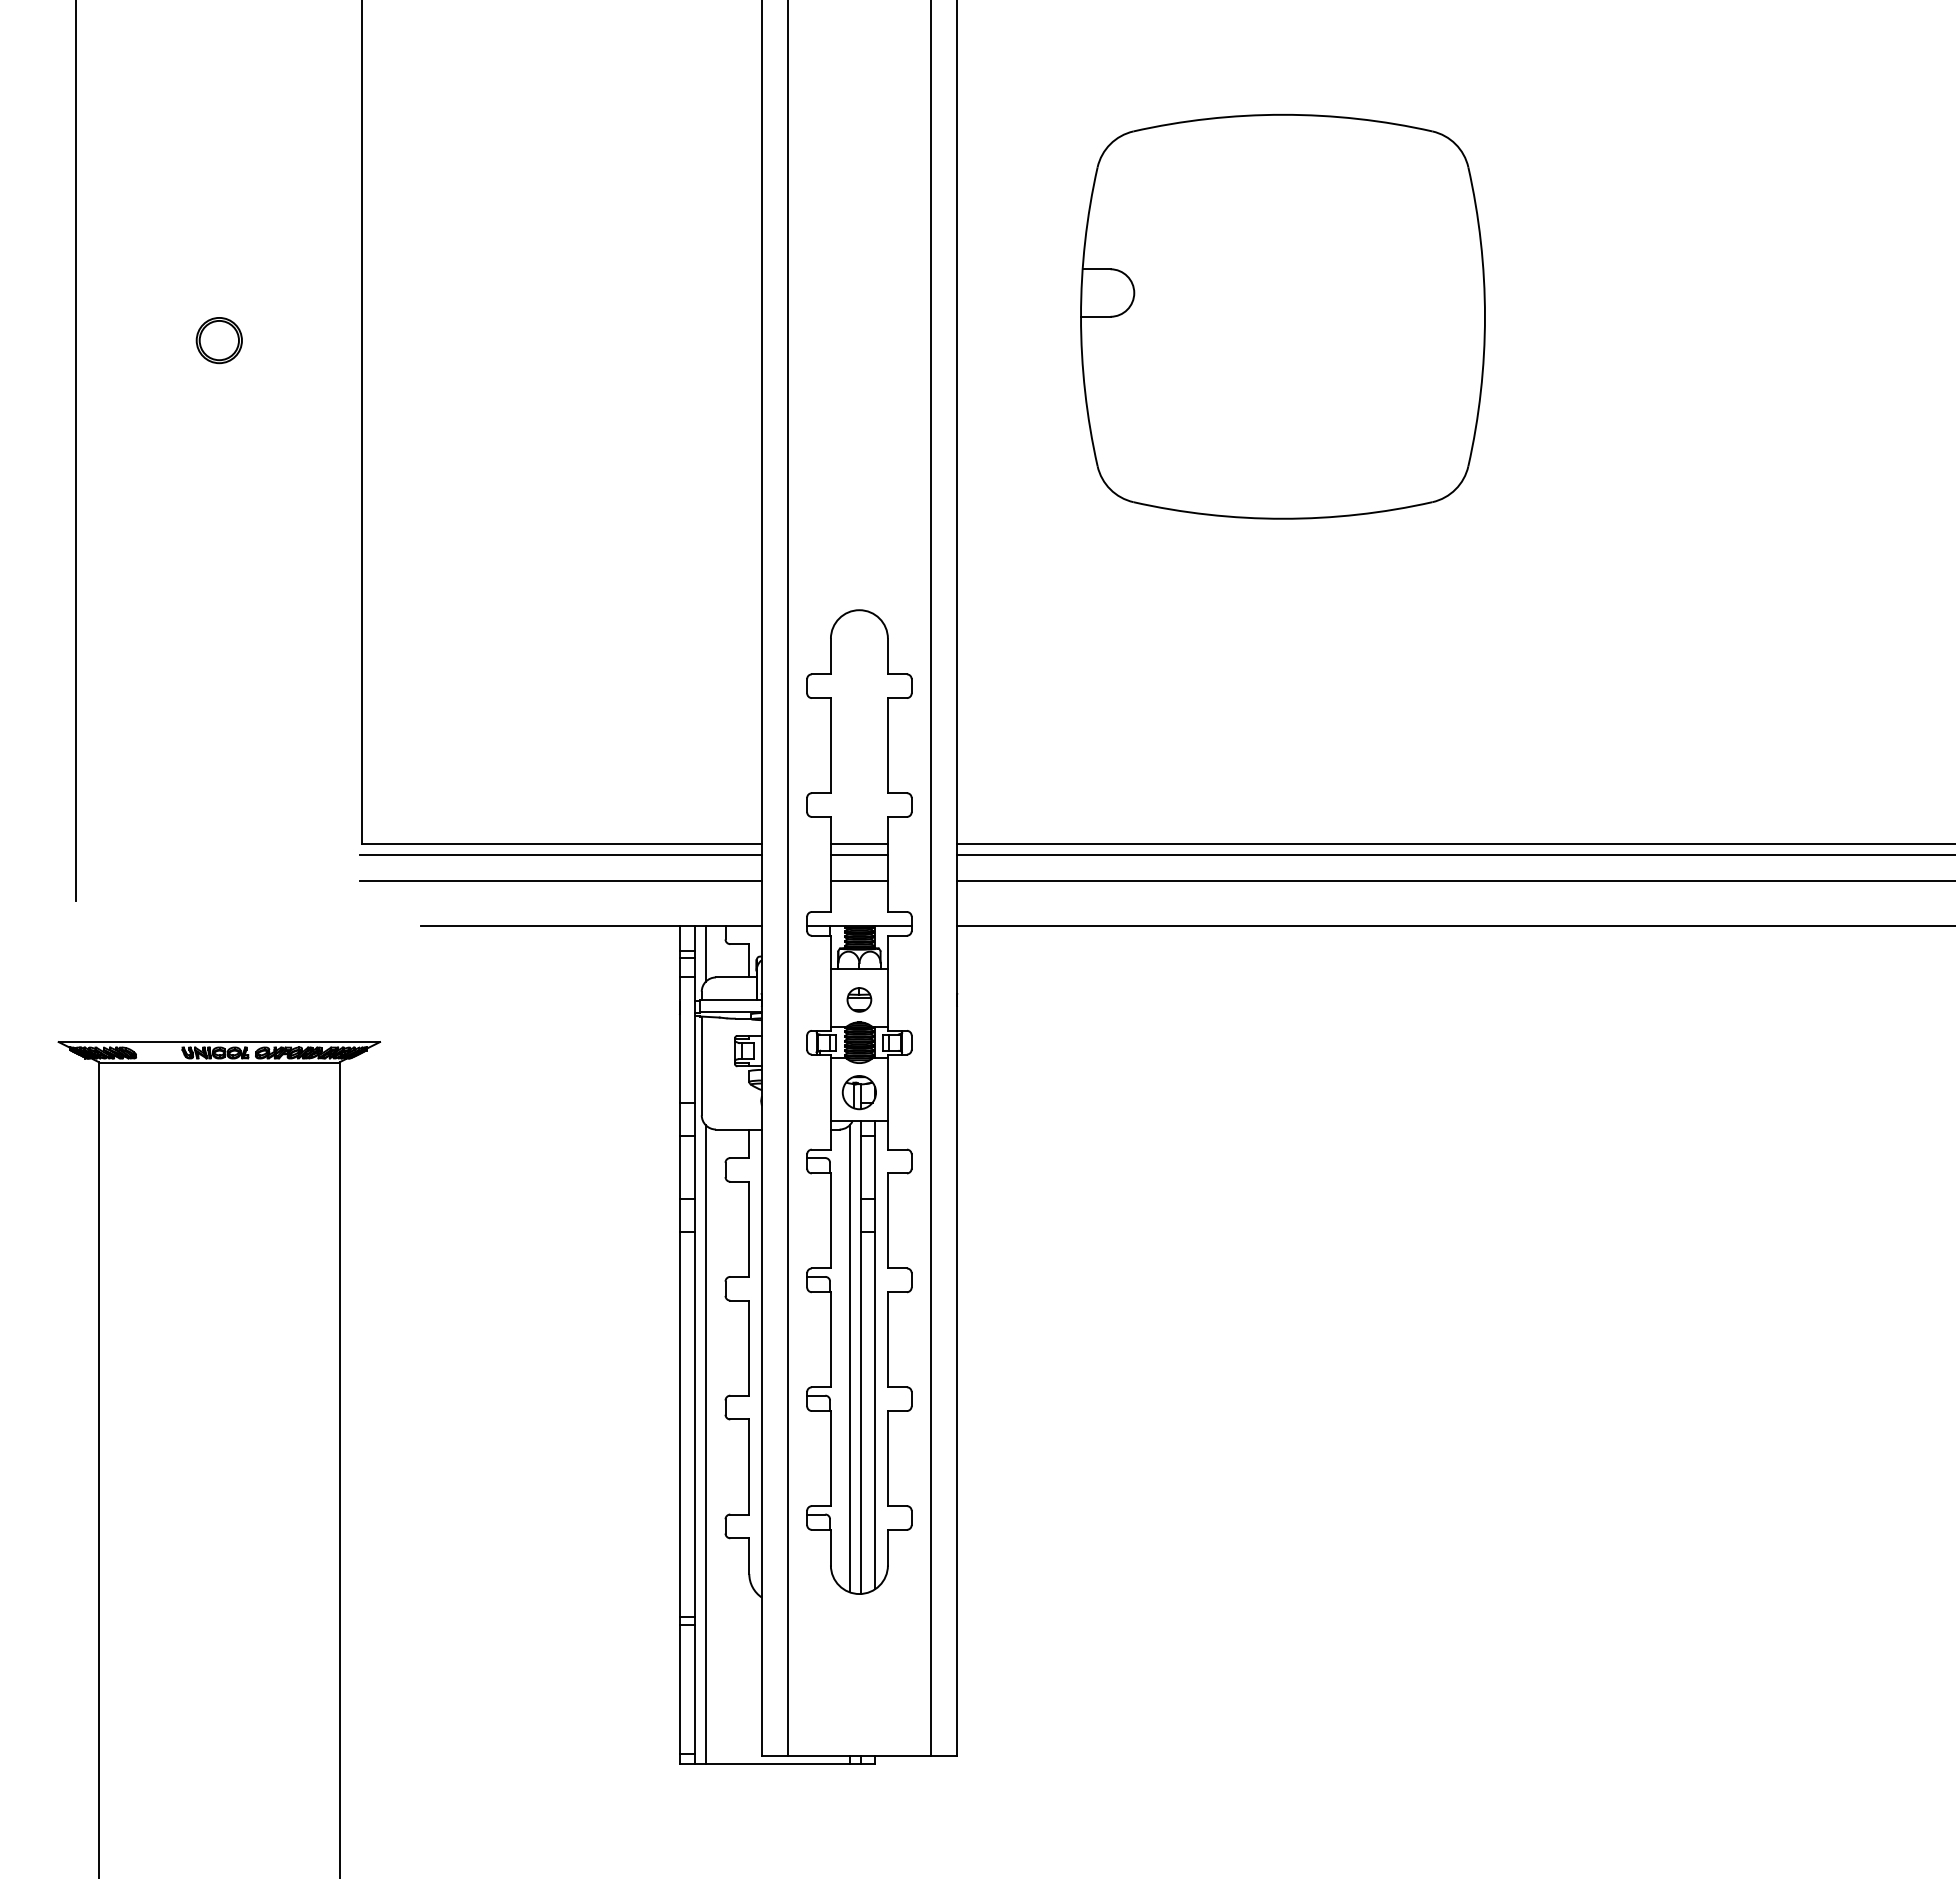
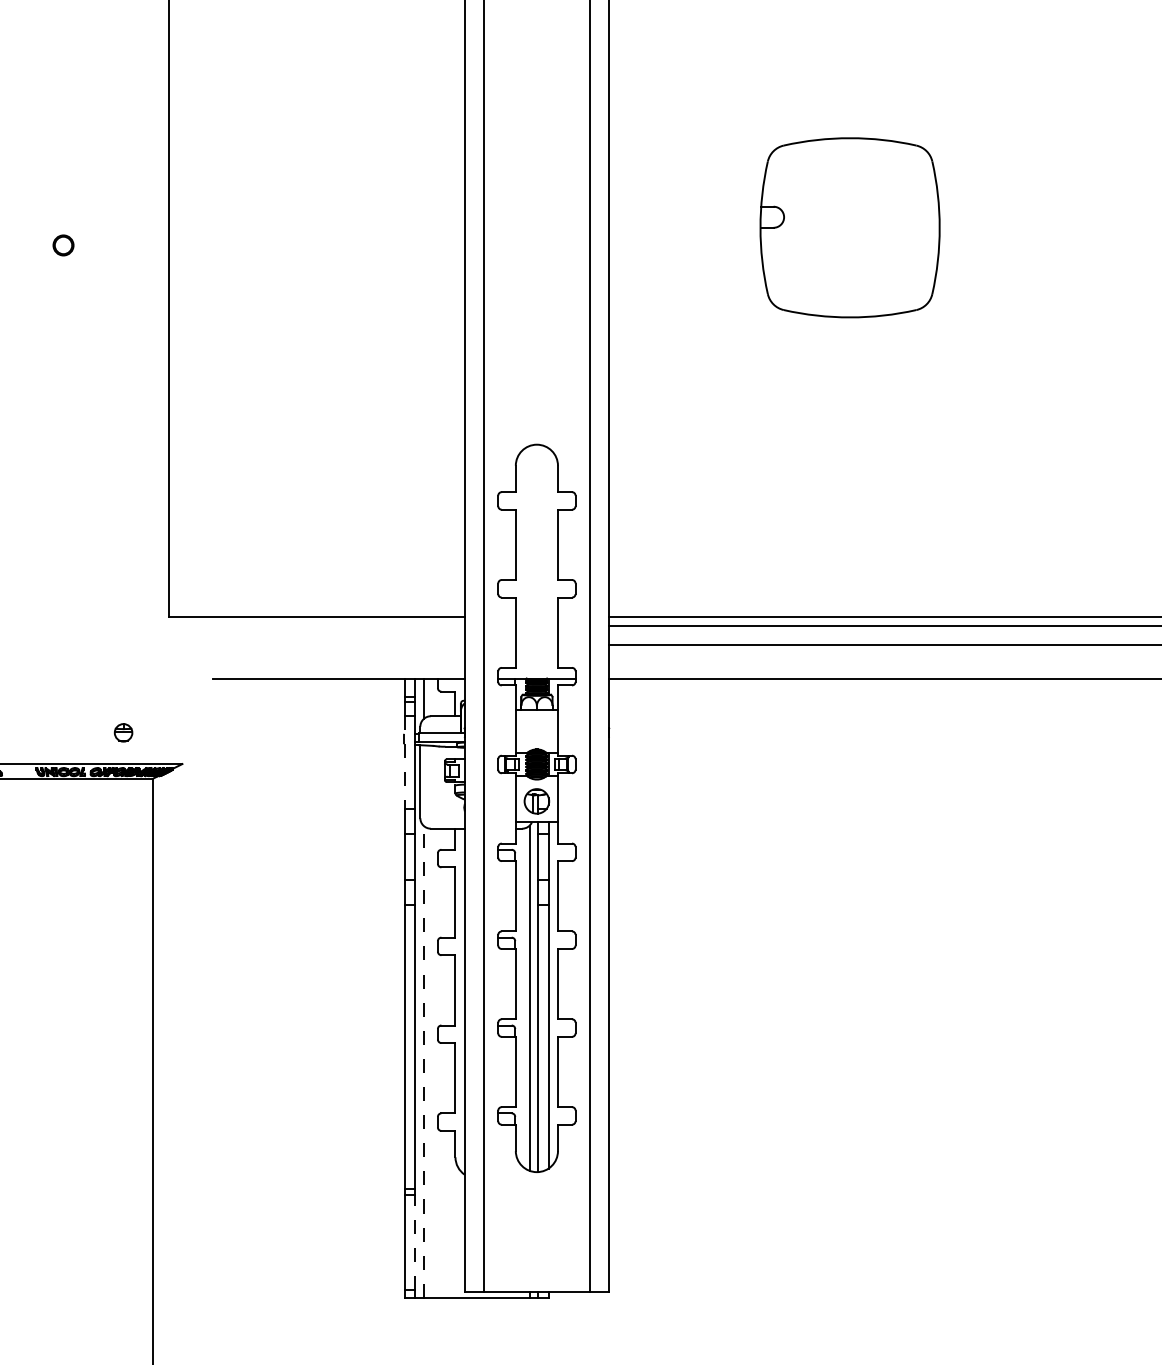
part: (1282, 316) -> (849, 227), size x0.6
part: (218, 340) -> (63, 245), size x0.6
line: (858, 843) -> (536, 617), removed
line: (560, 855) -> (315, 626), removed
line: (858, 855) -> (536, 626), removed
line: (560, 880) -> (315, 644), removed
line: (858, 880) -> (536, 644), removed
part: (859, 999) -> (123, 732), moved
line: (680, 1040) -> (404, 762), solid -> dashed
line: (706, 1444) -> (423, 1061), solid -> dashed
line: (694, 1689) -> (414, 1242), solid -> dashed

